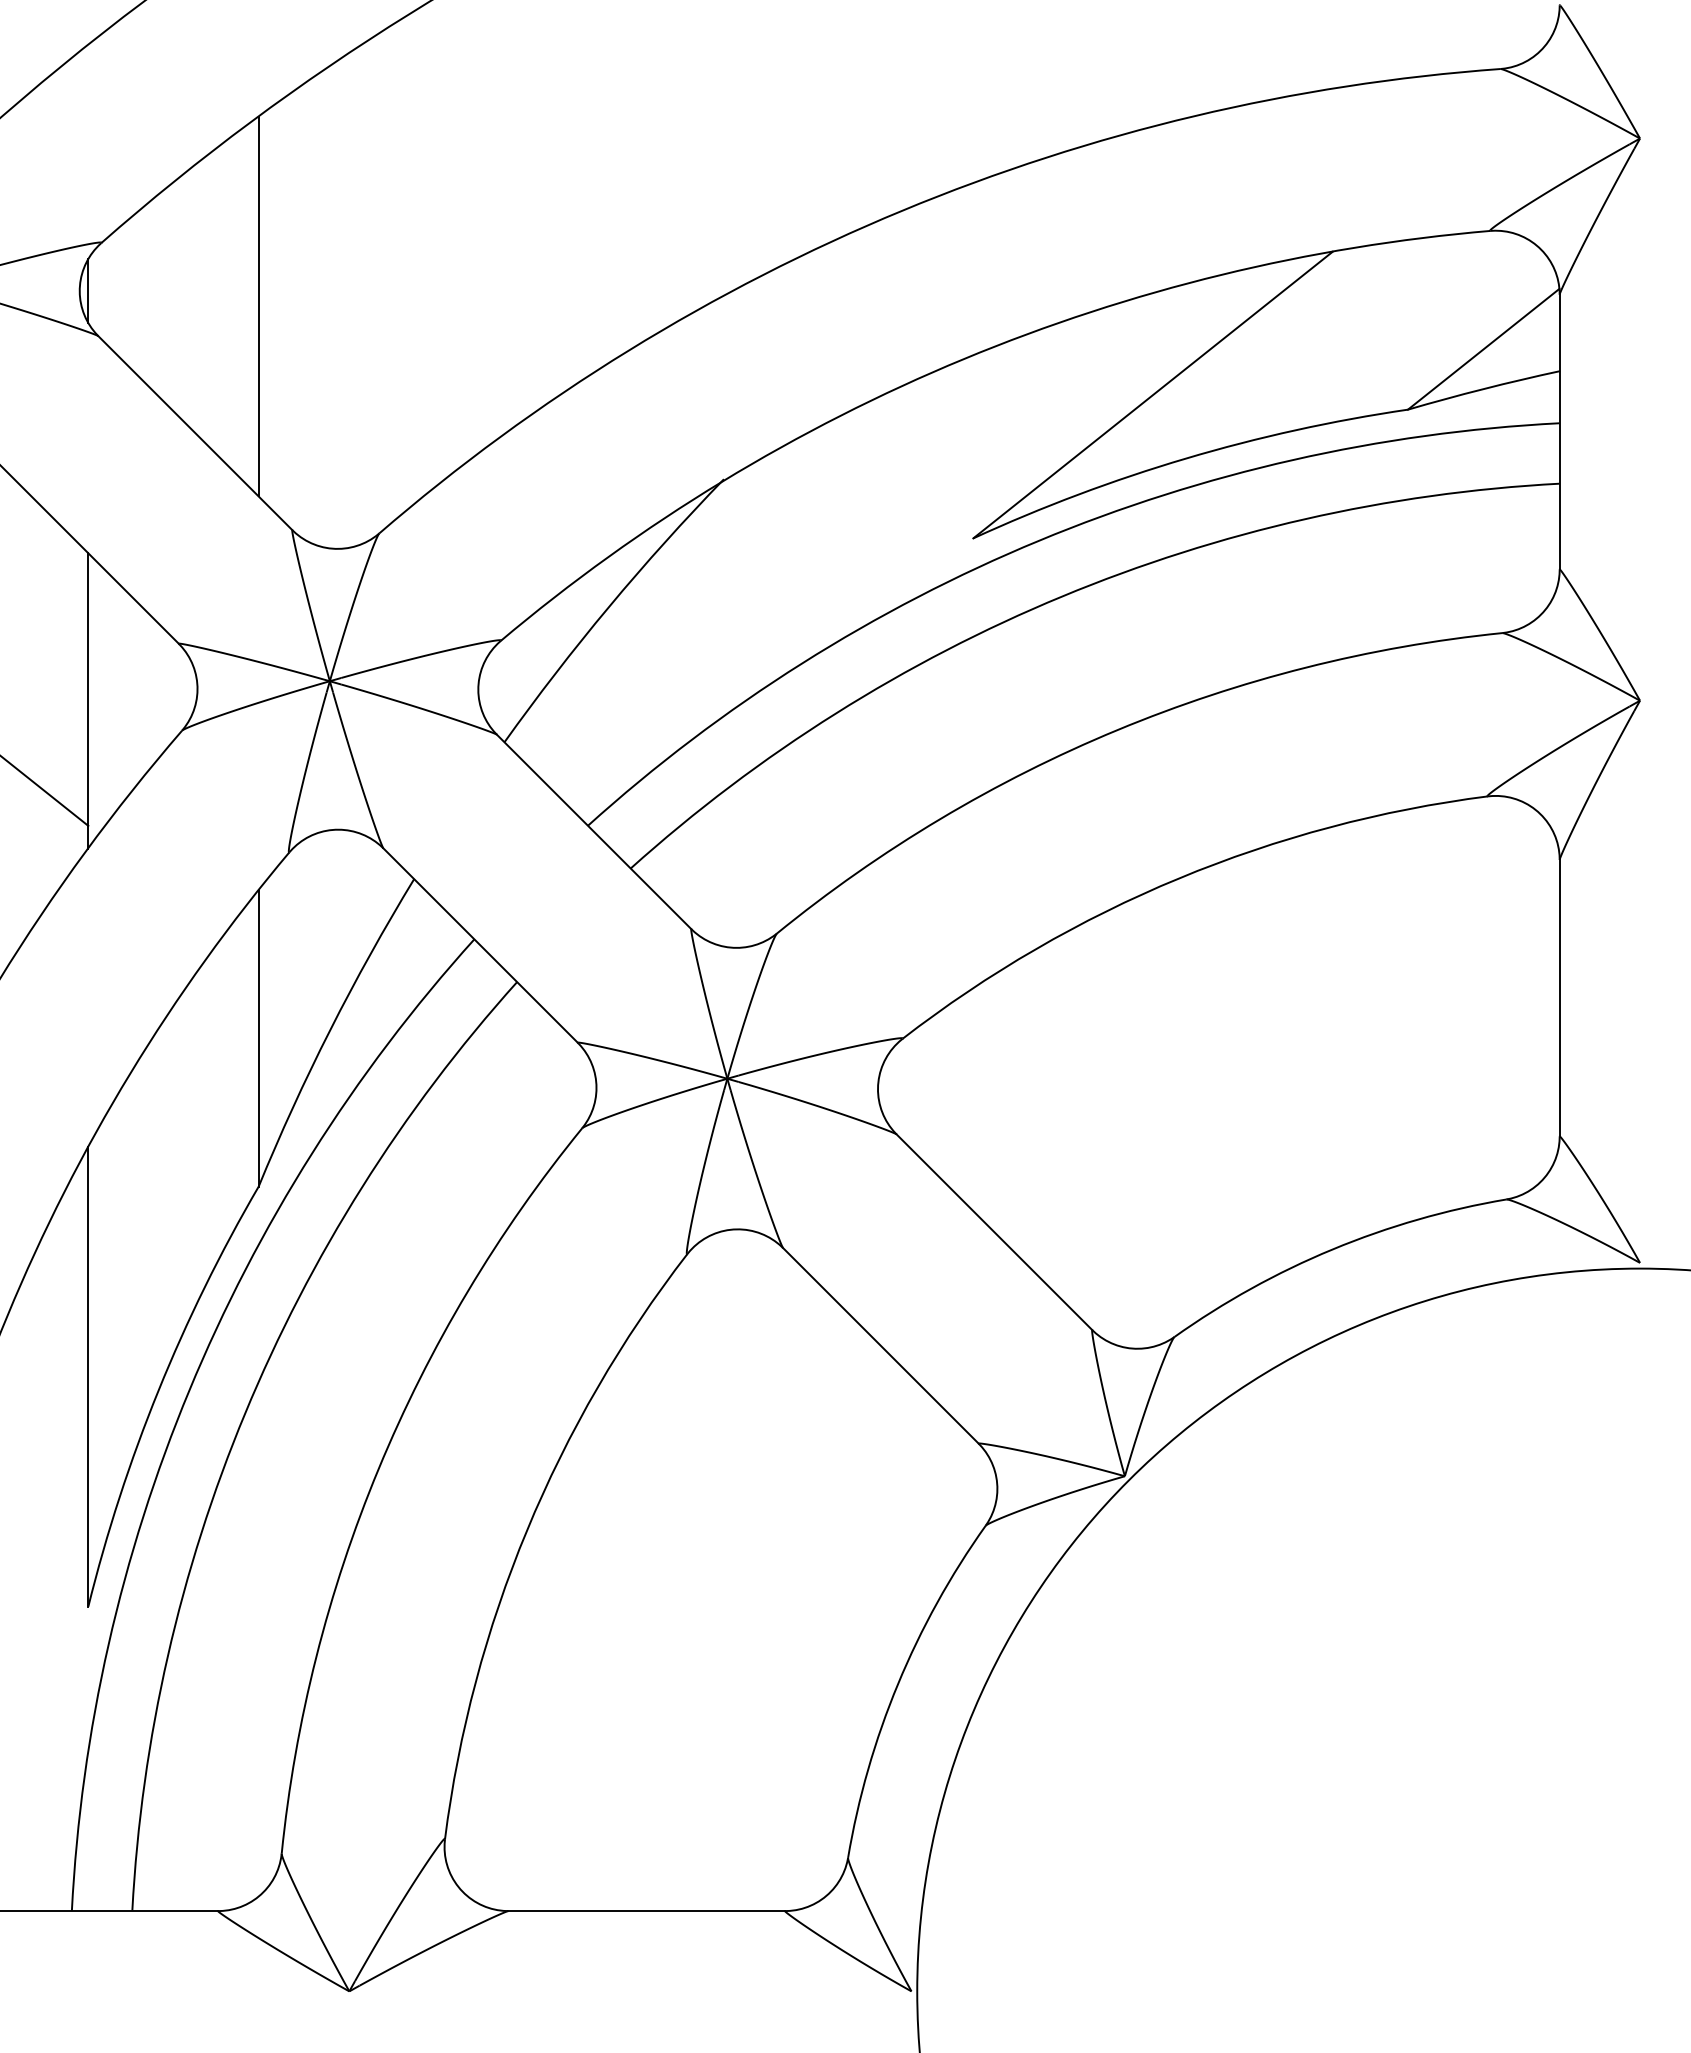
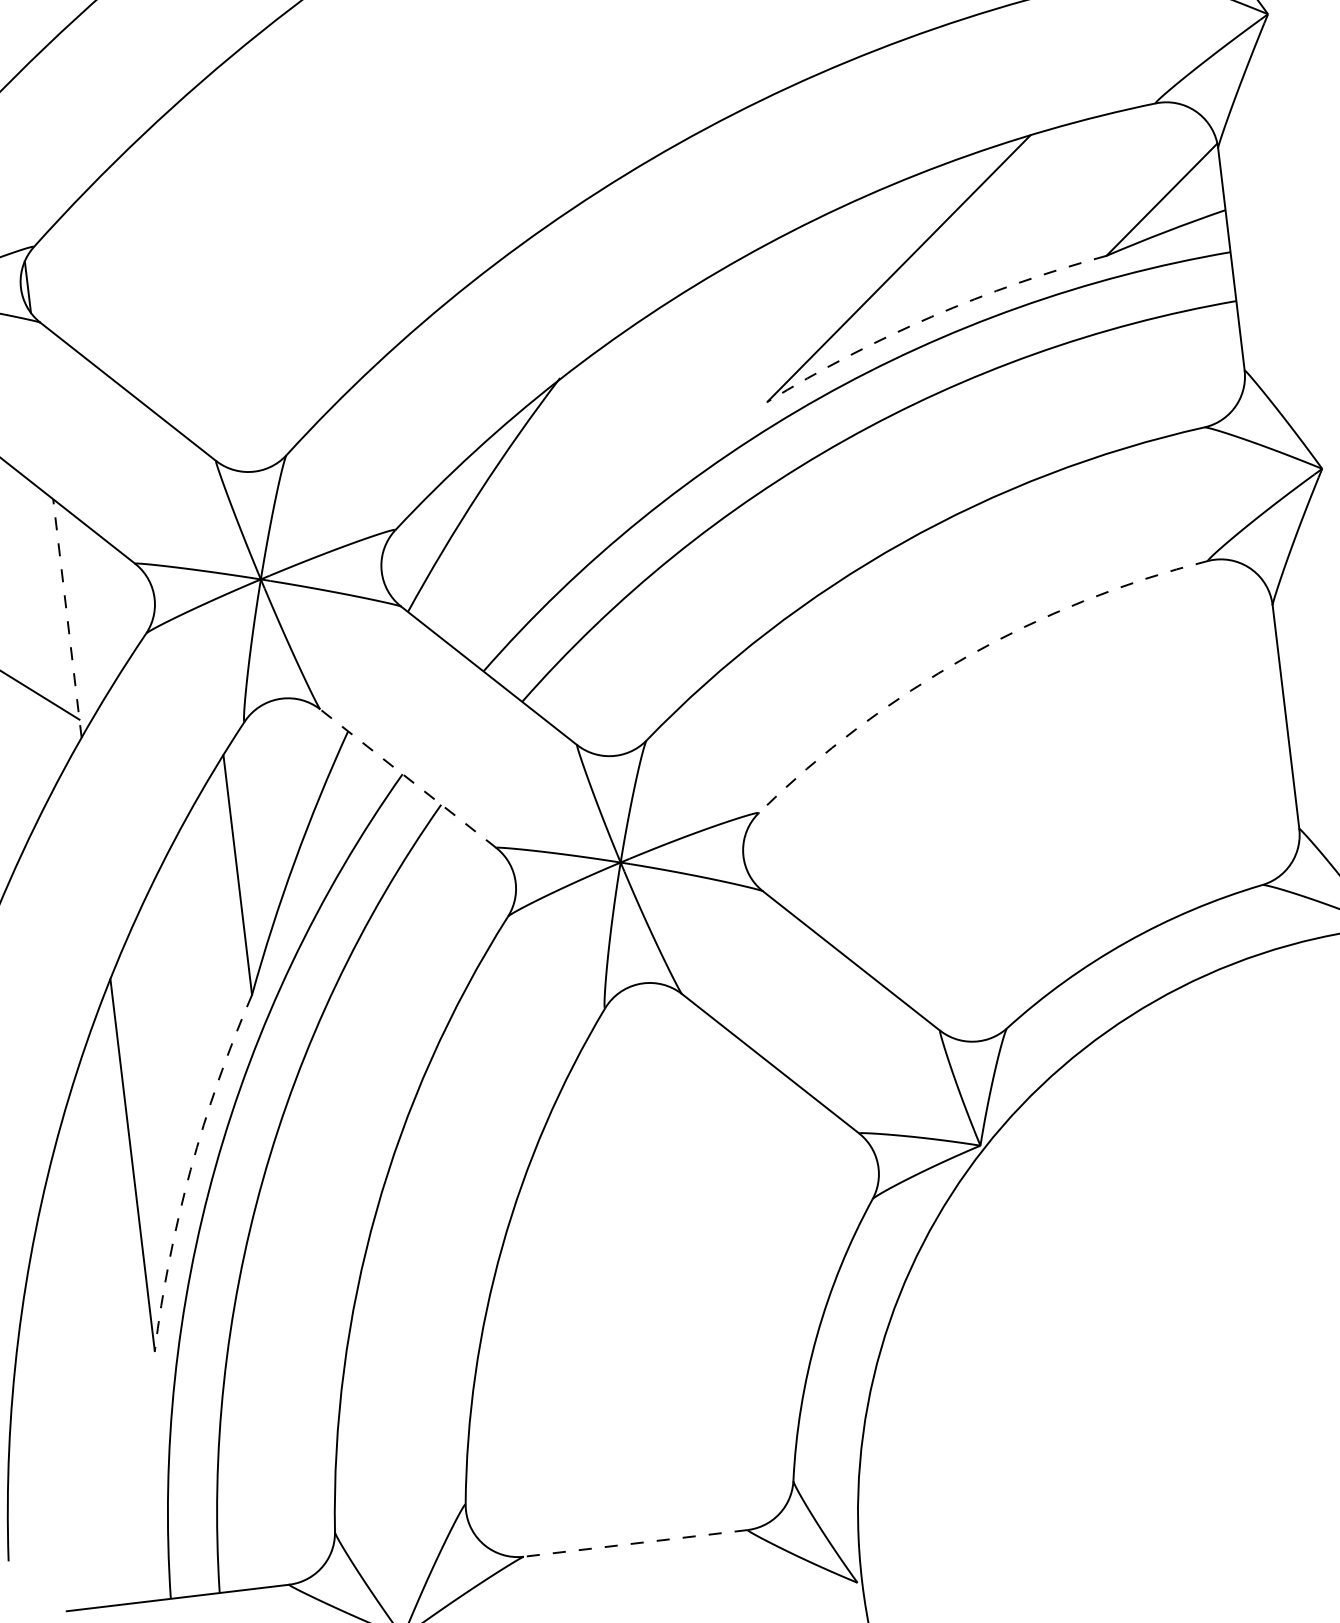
line: (258, 306) -> (167, 283), removed
arc: (1186, 458) -> (932, 316), solid -> dashed
line: (88, 700) -> (67, 618), solid -> dashed
arc: (1179, 878) -> (966, 657), solid -> dashed
line: (480, 945) -> (408, 778), solid -> dashed
arc: (158, 1390) -> (190, 1169), solid -> dashed
line: (646, 1911) -> (635, 1543), solid -> dashed

